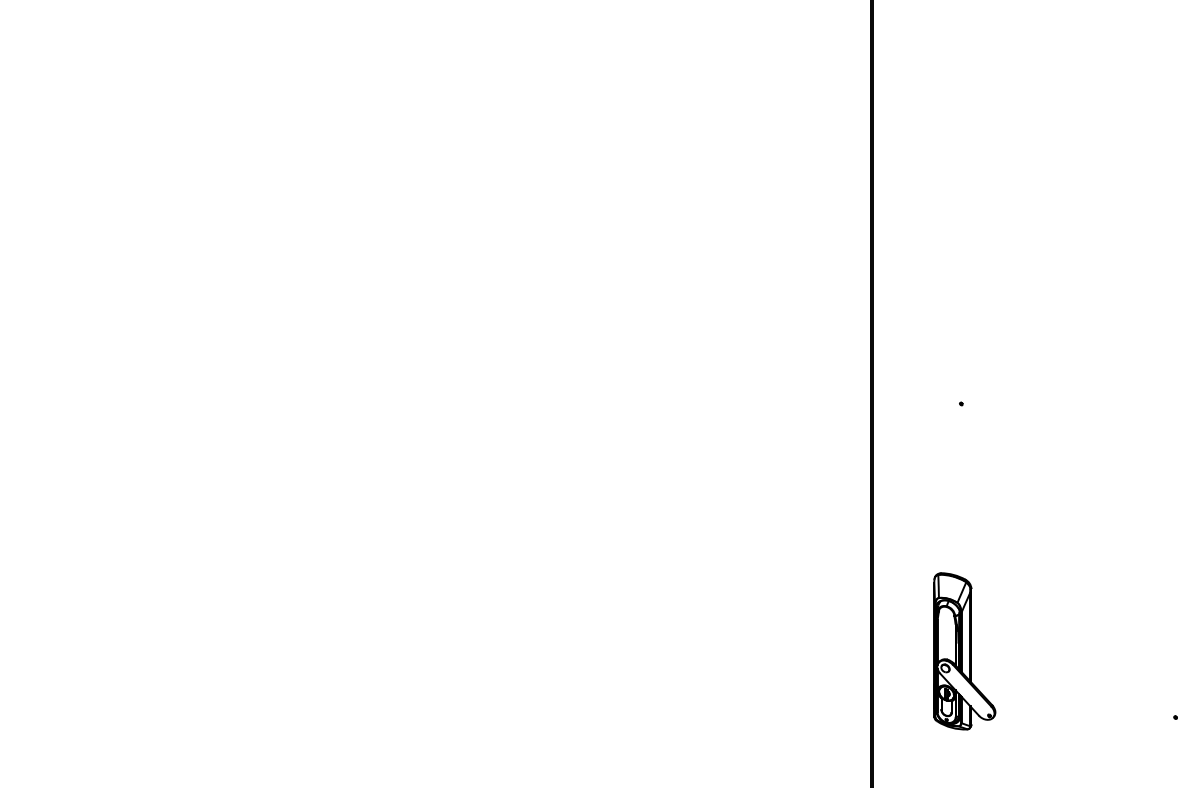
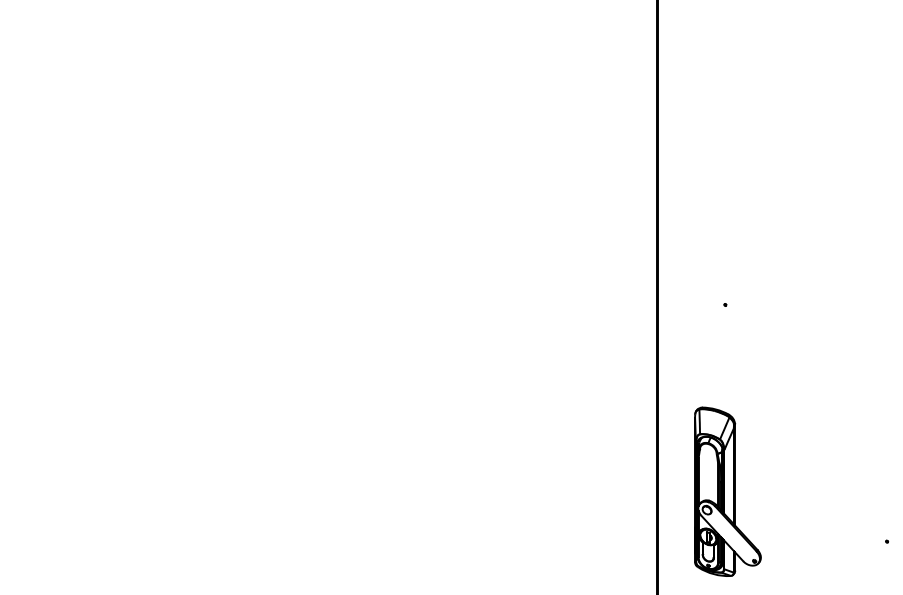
part: (964, 651) -> (727, 491), size x1.43

